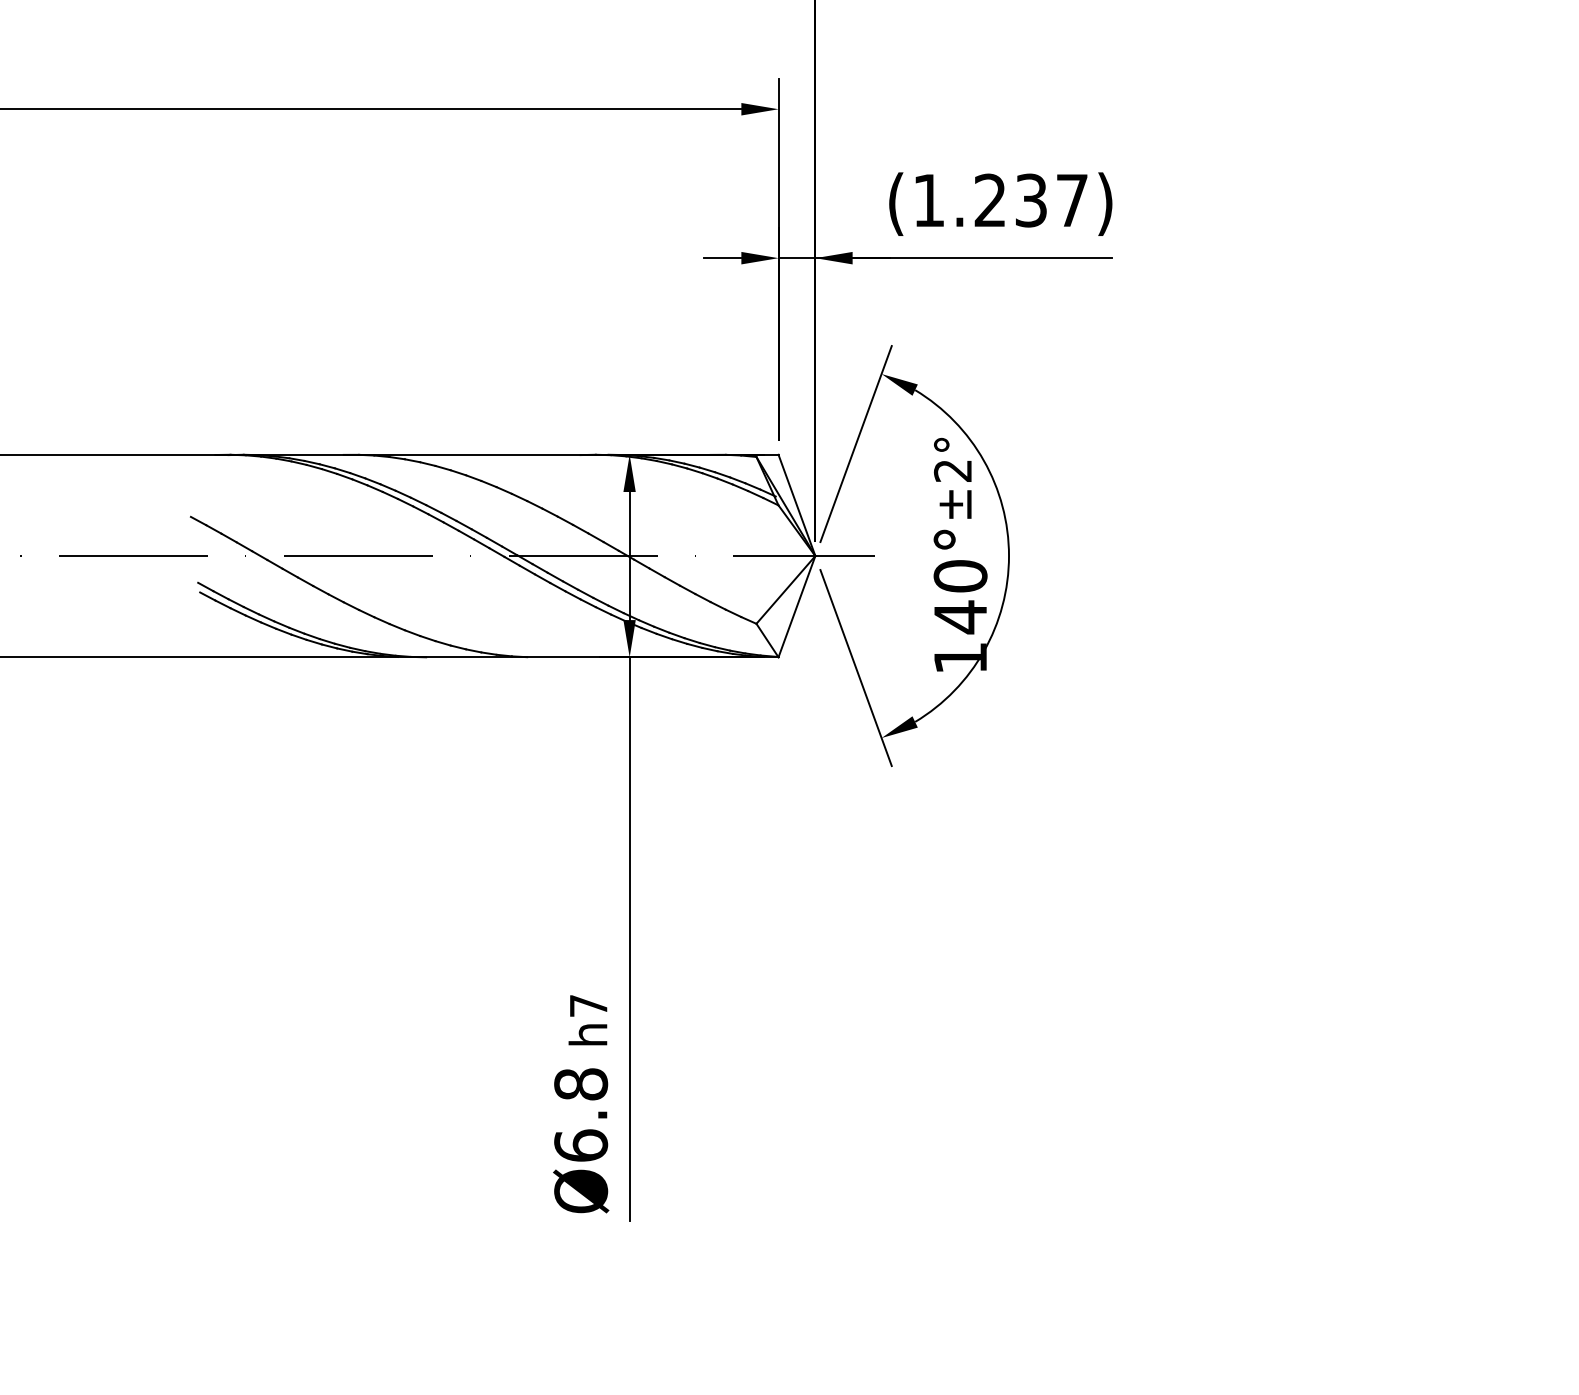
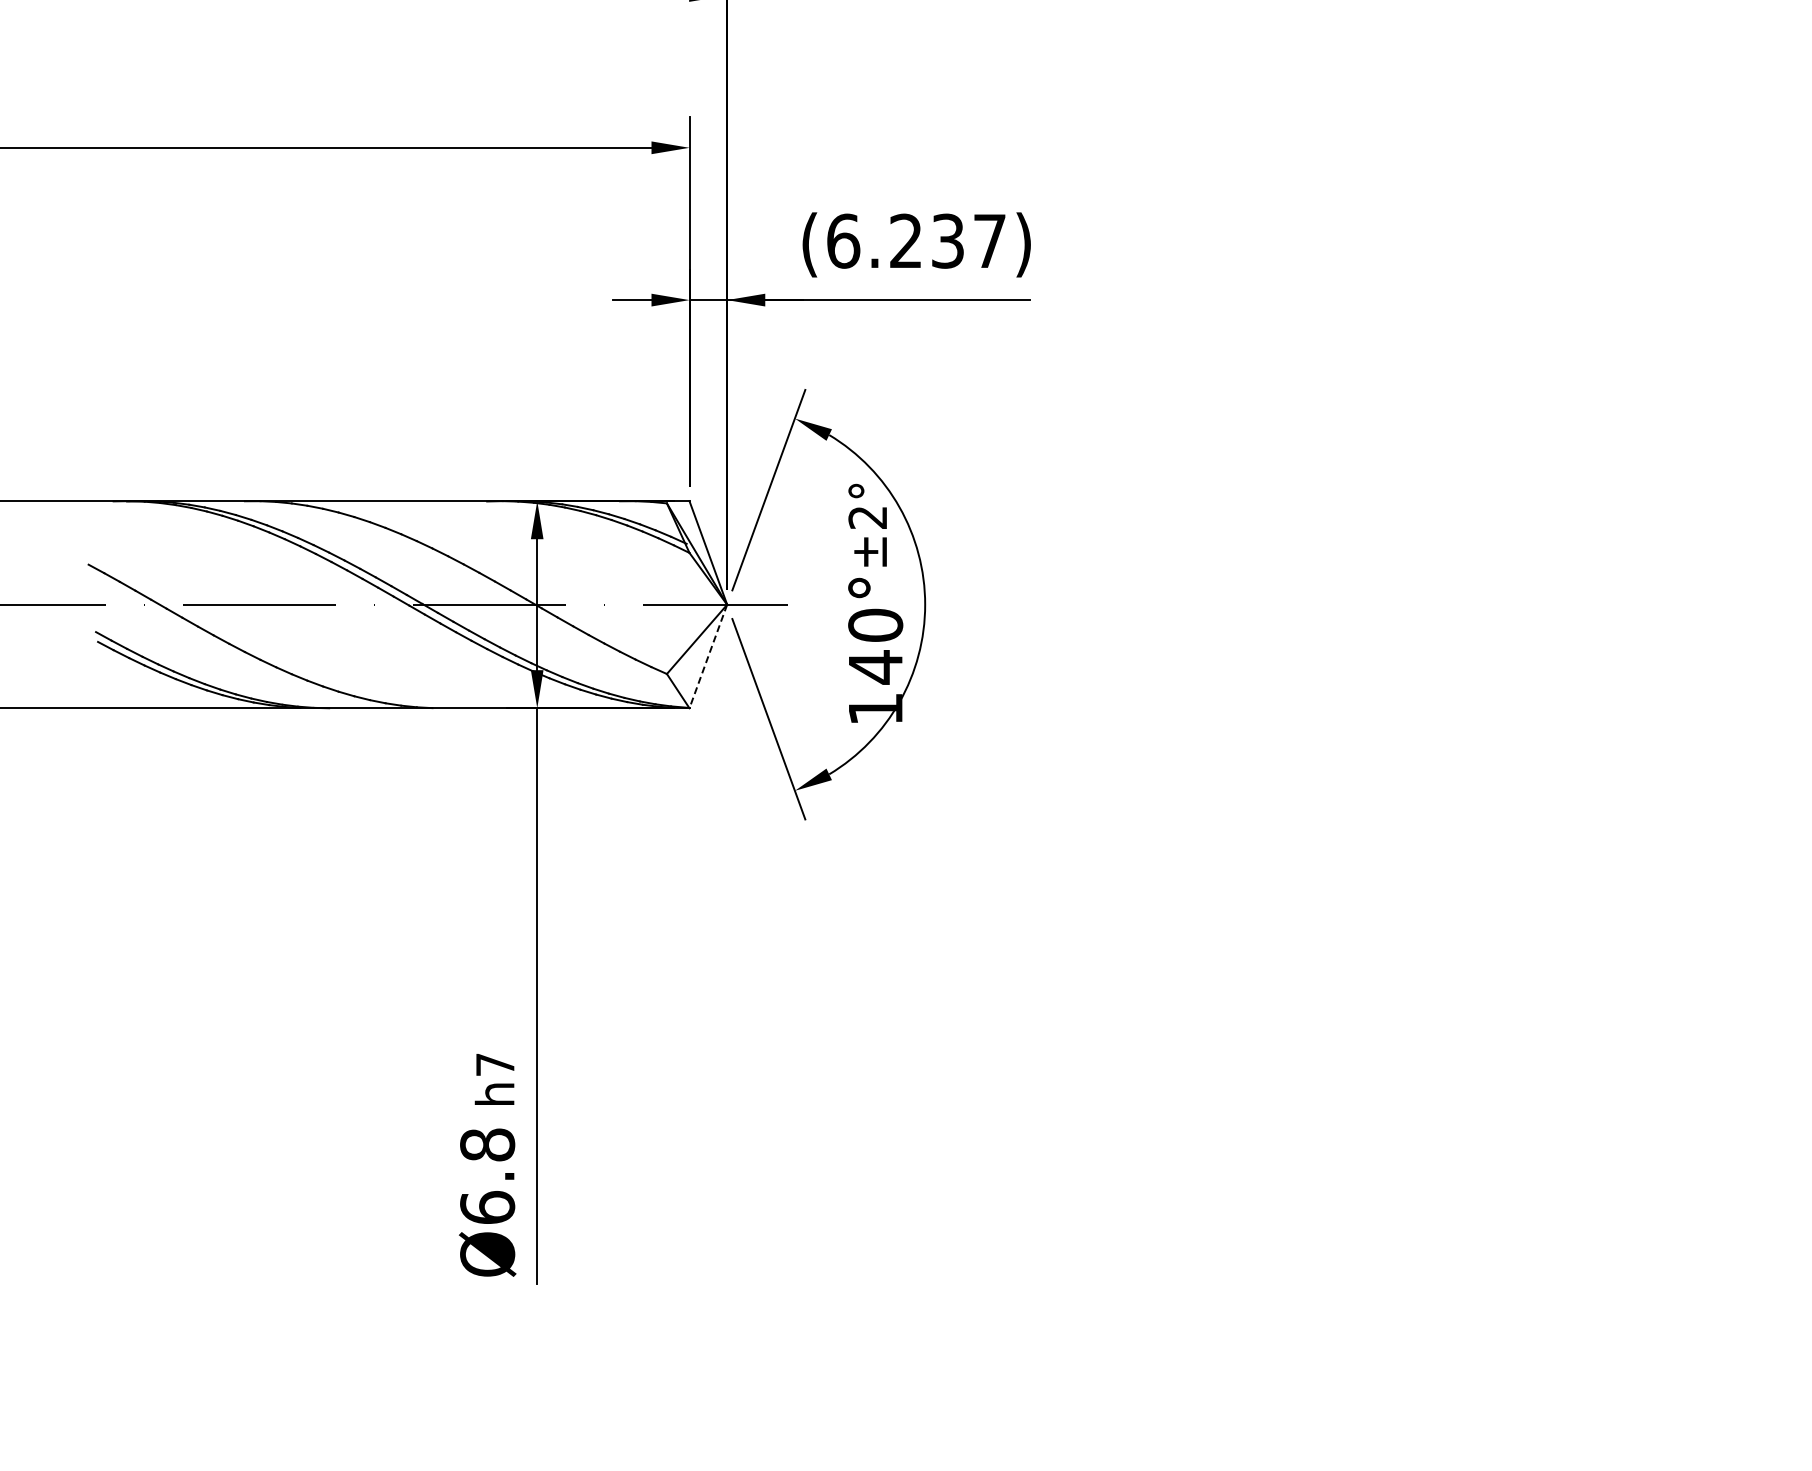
text: (929, 199) -> (843, 240), (1.237) -> (6.237)
line: (797, 606) -> (708, 656), solid -> dashed

